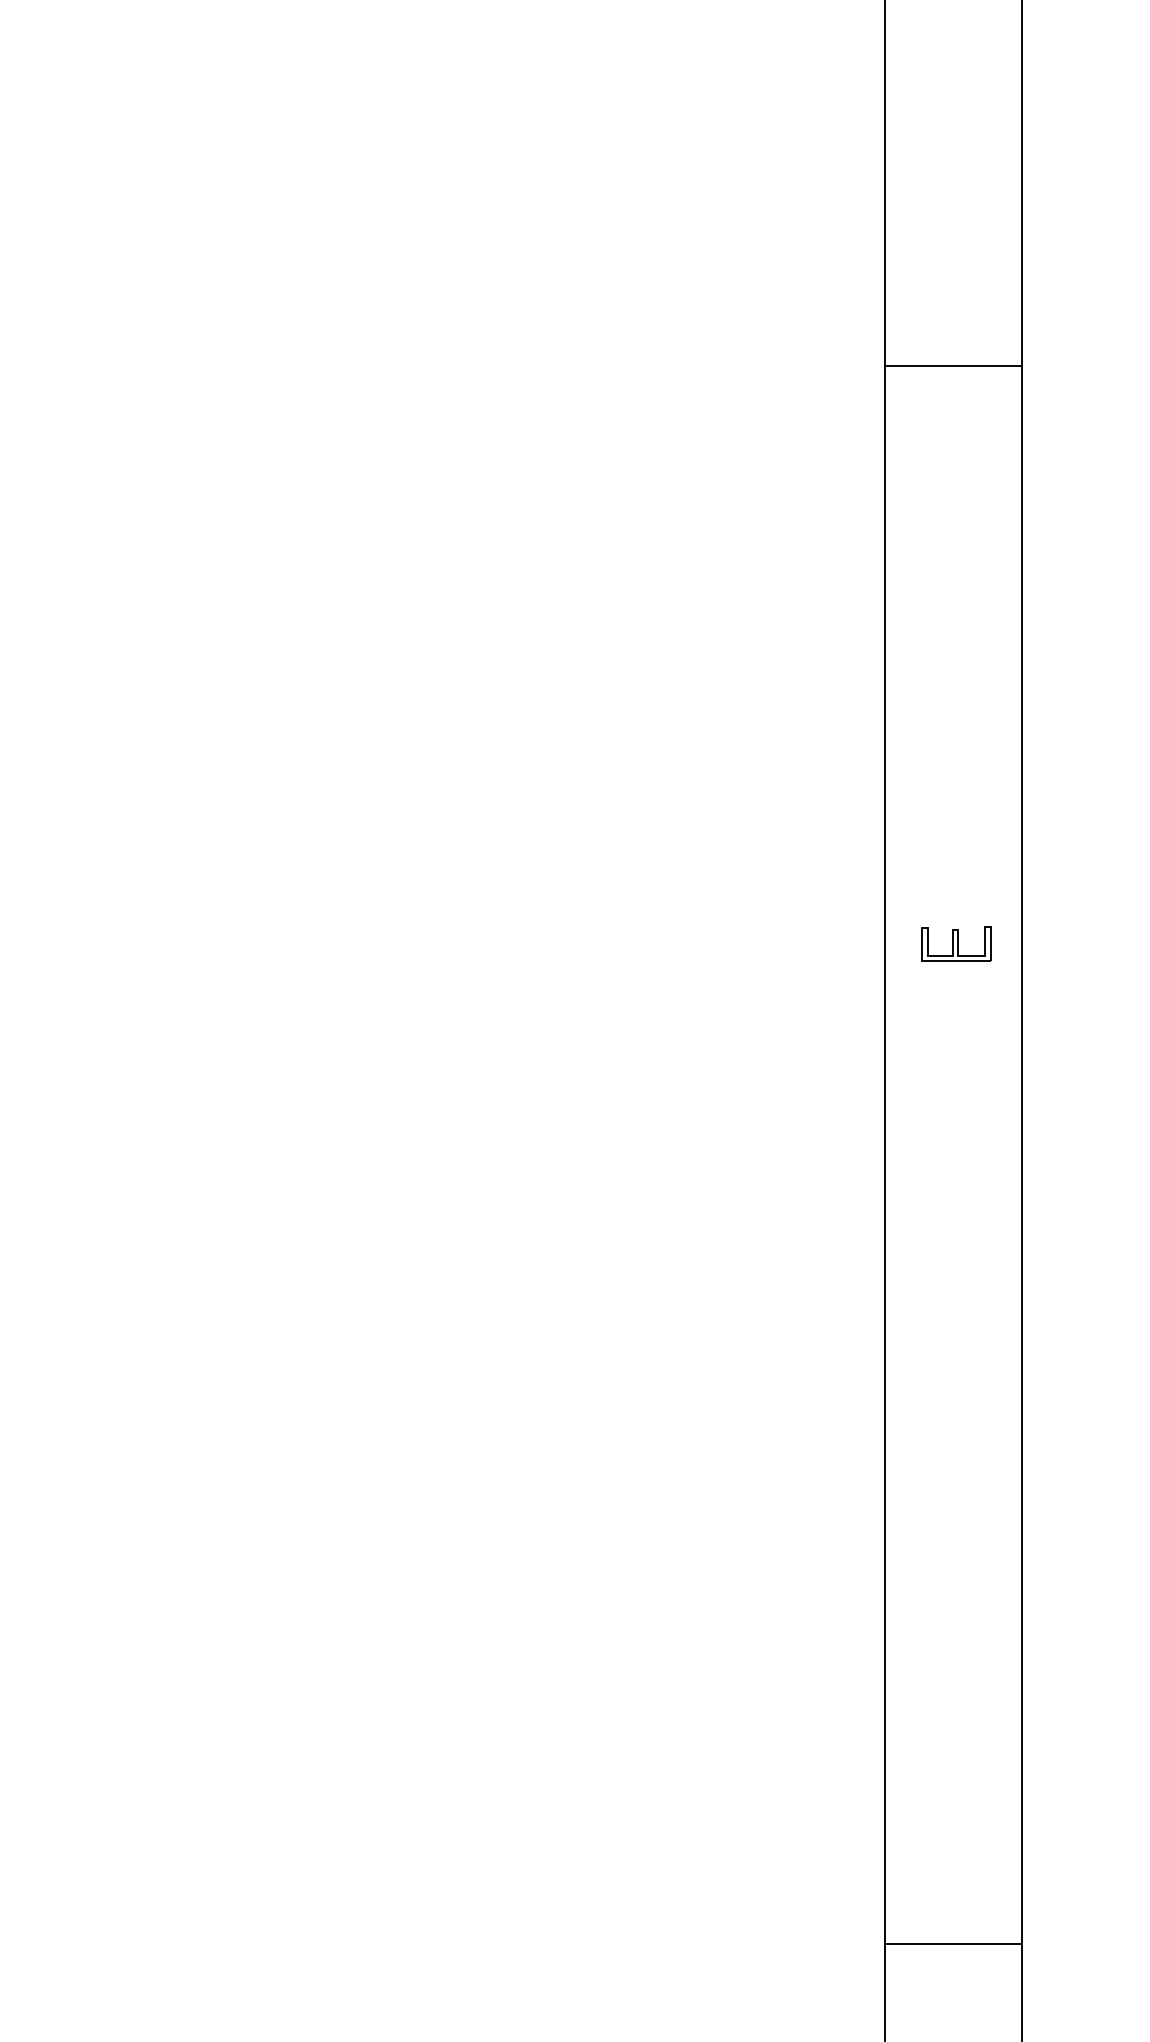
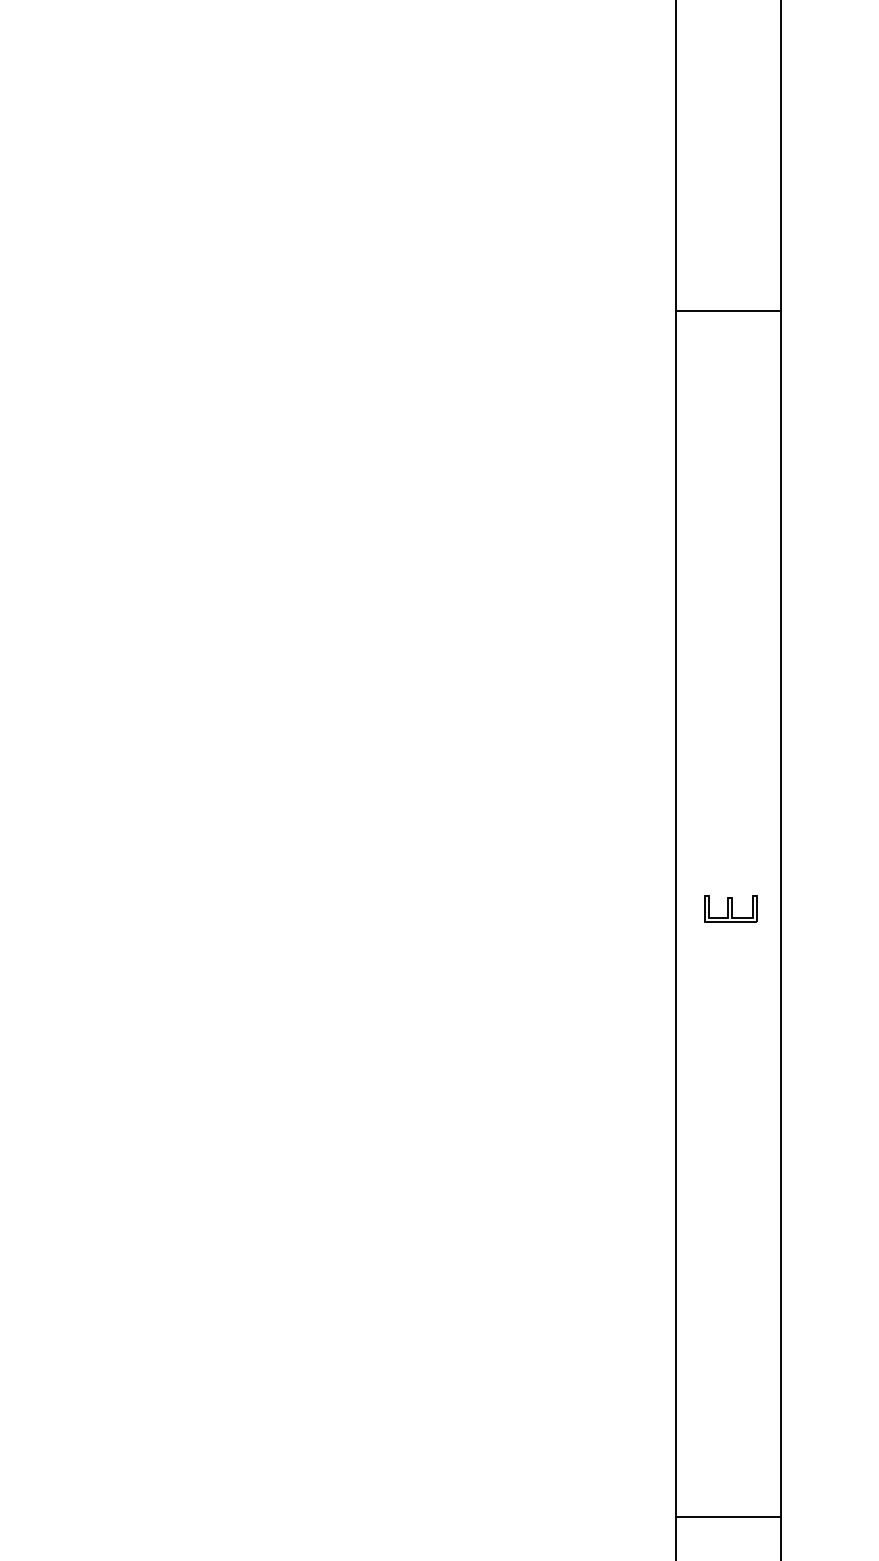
line: (952, 365) -> (727, 310), moved
part: (956, 943) -> (731, 908), moved
line: (952, 1944) -> (727, 1516), moved

